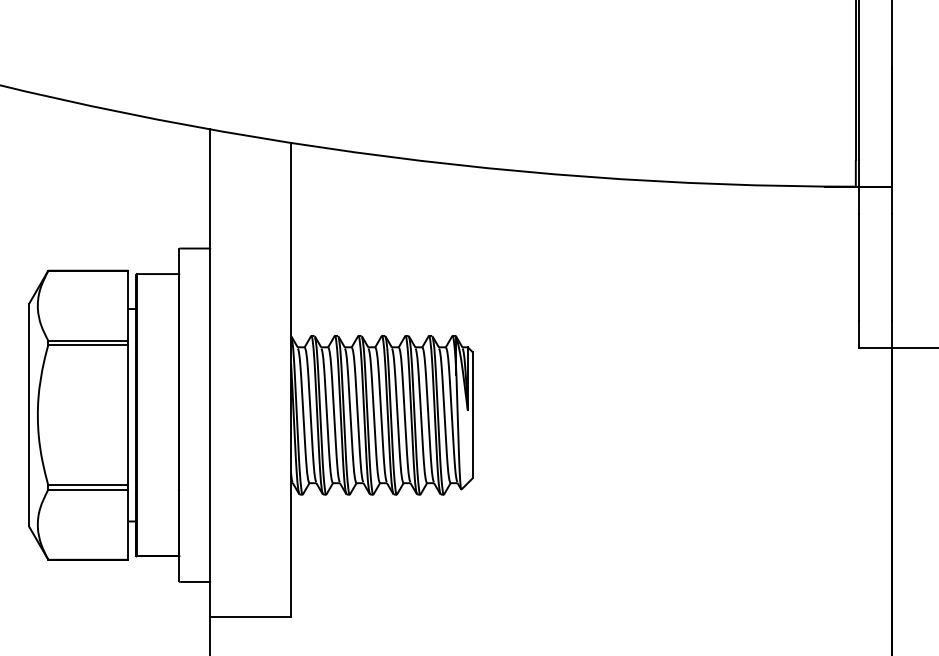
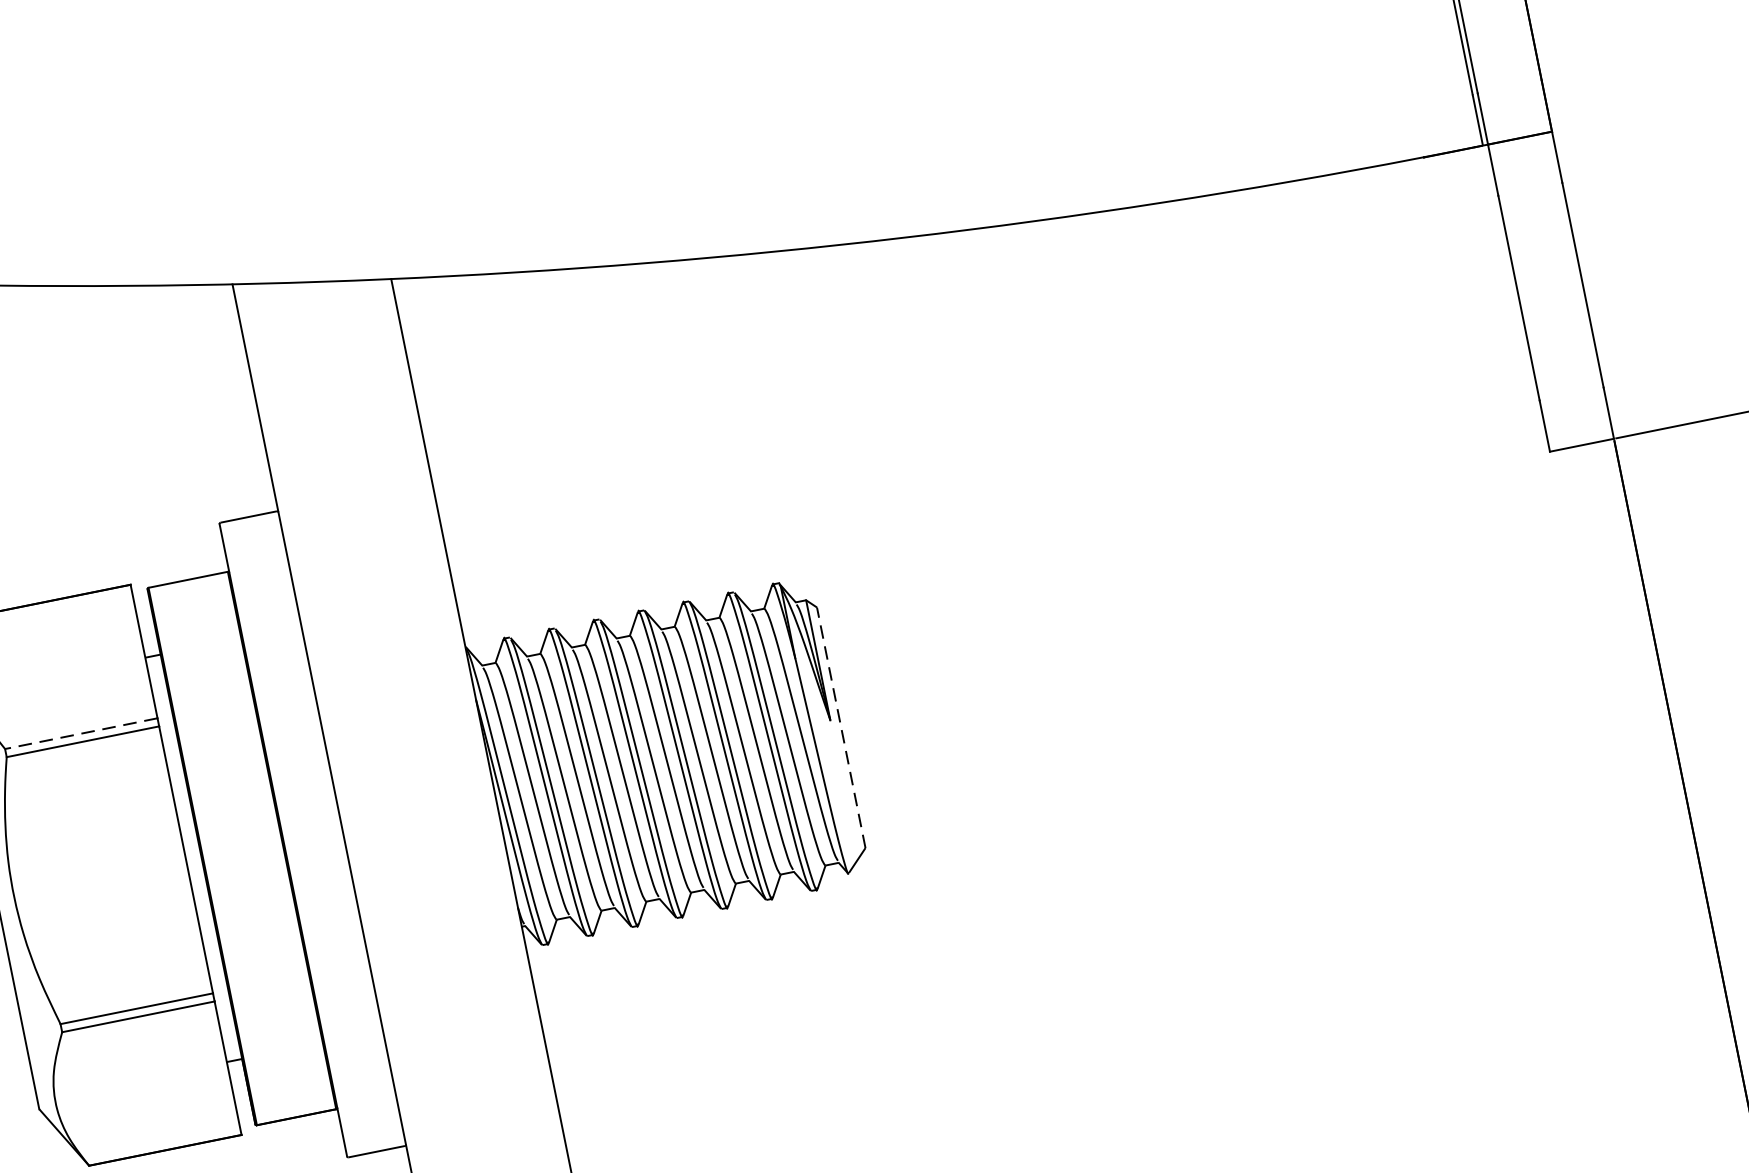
line: (87, 340) -> (79, 733), solid -> dashed
line: (472, 414) -> (840, 726), solid -> dashed

